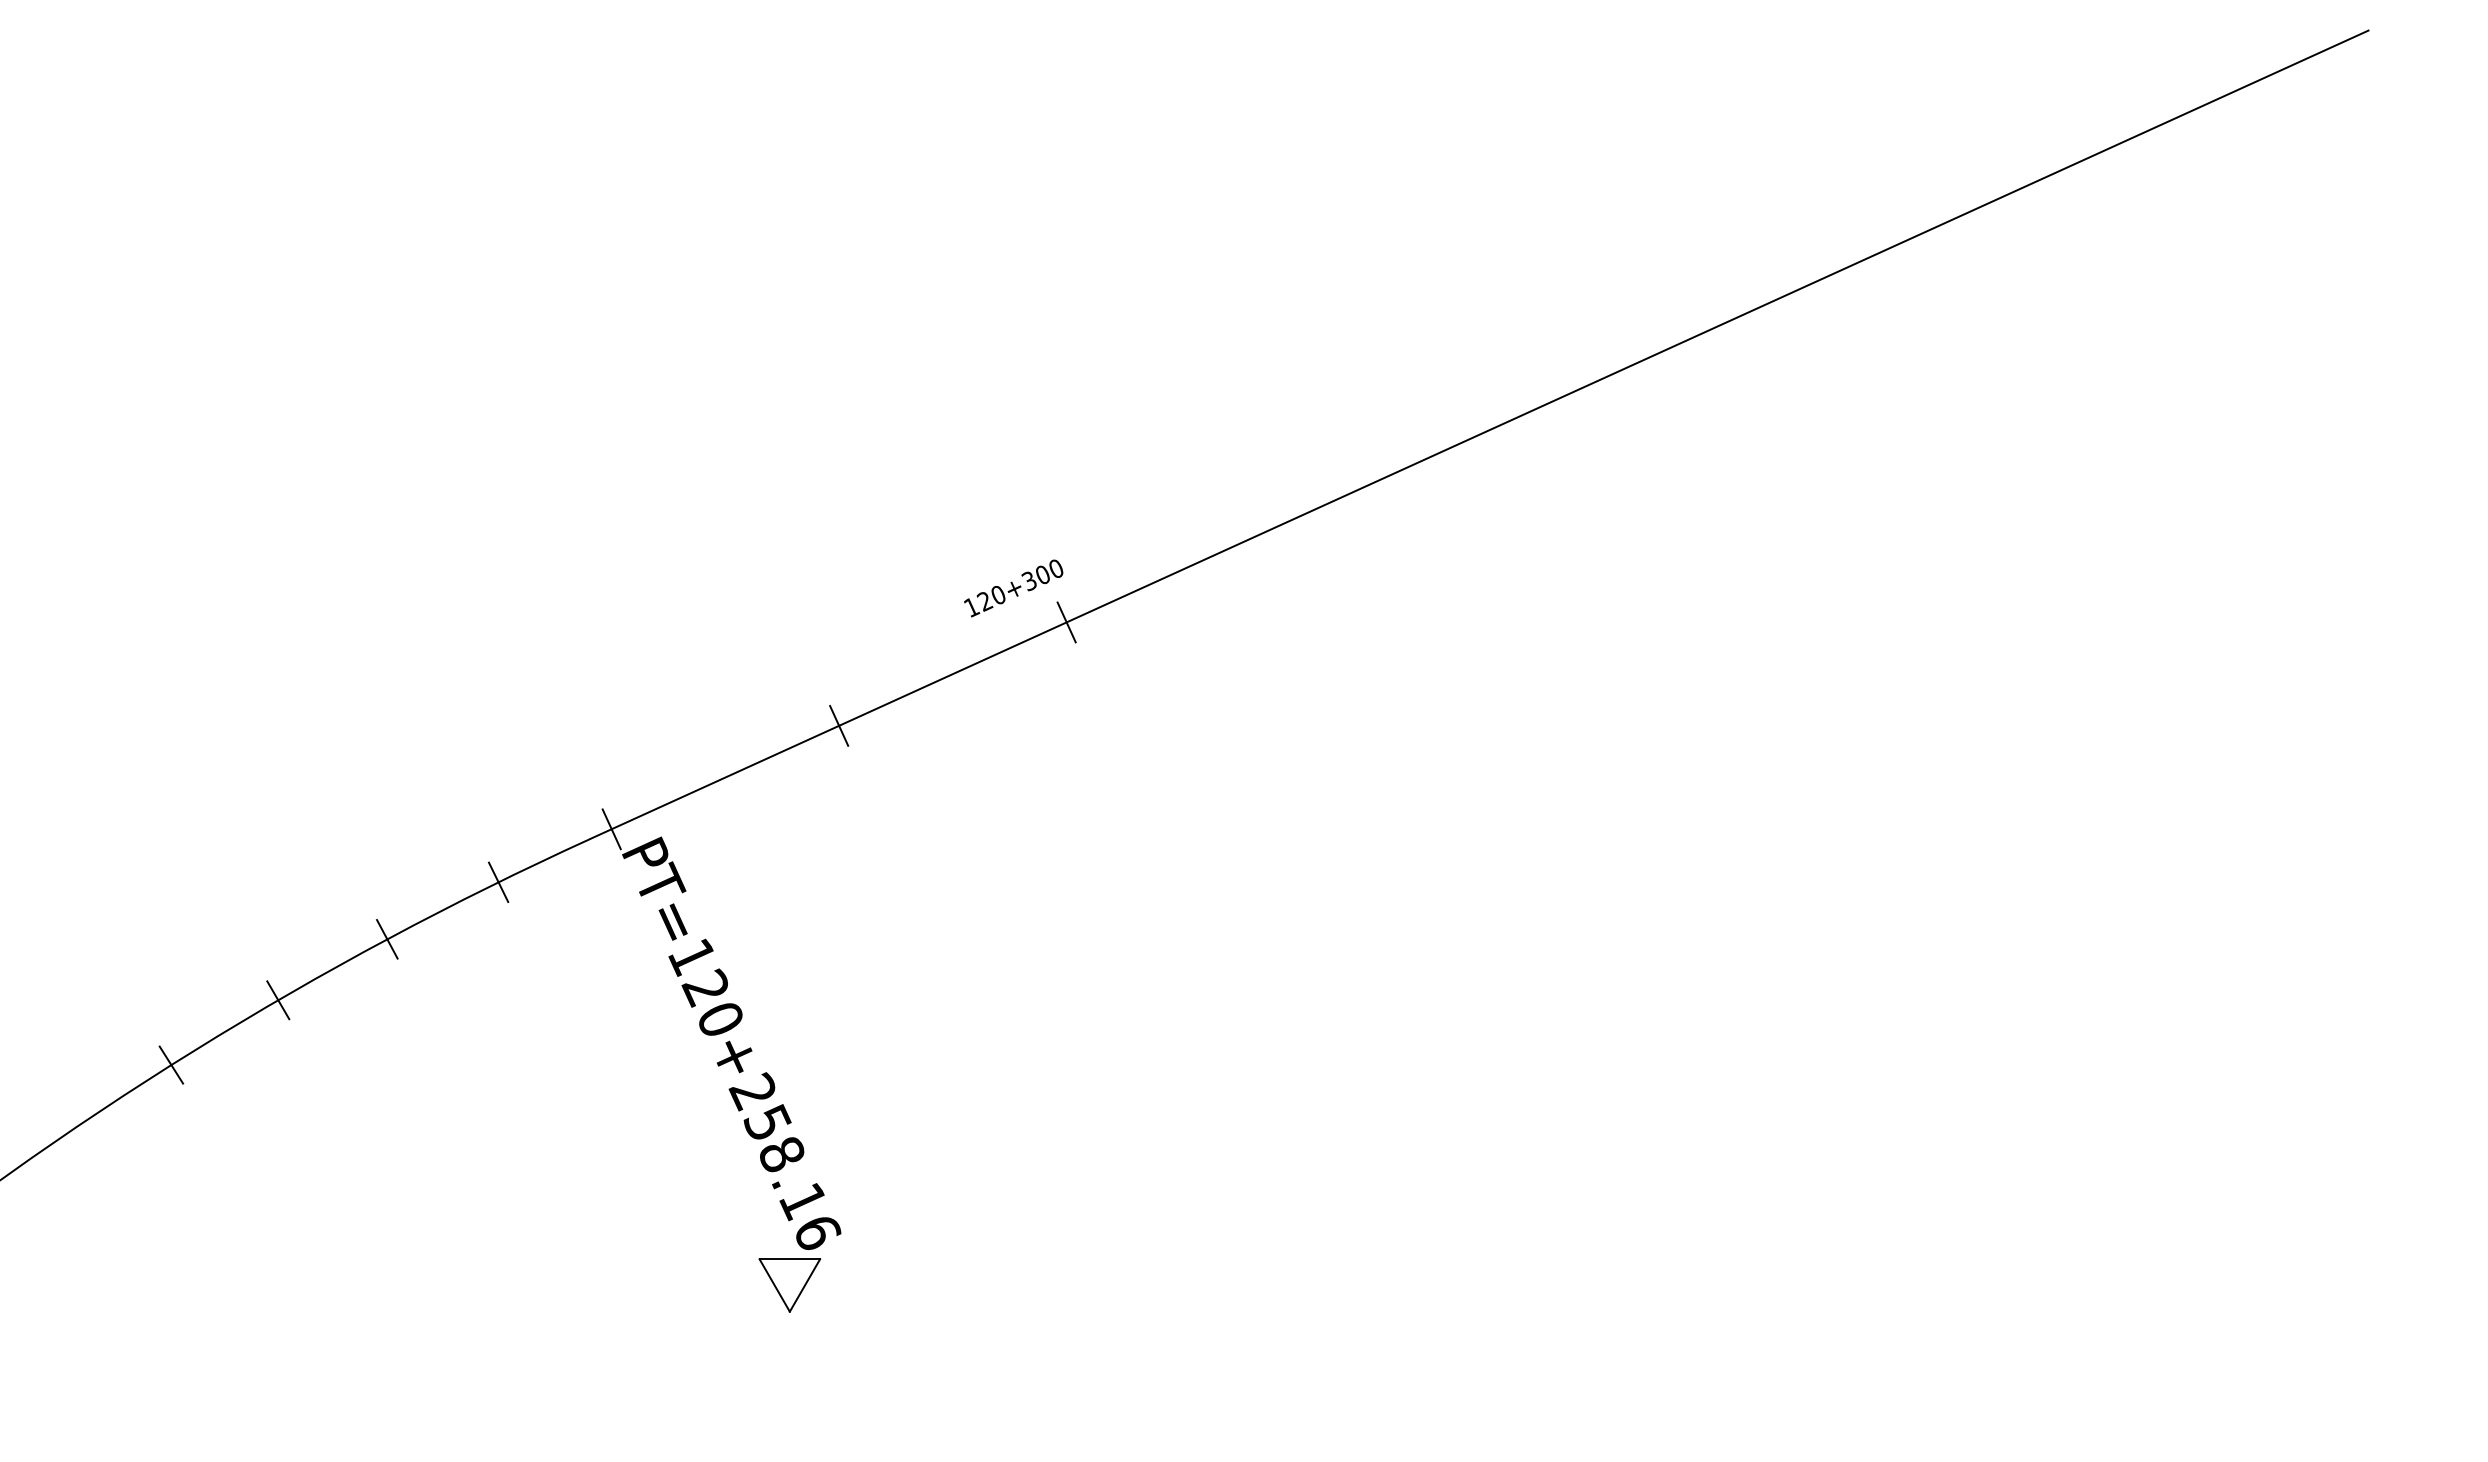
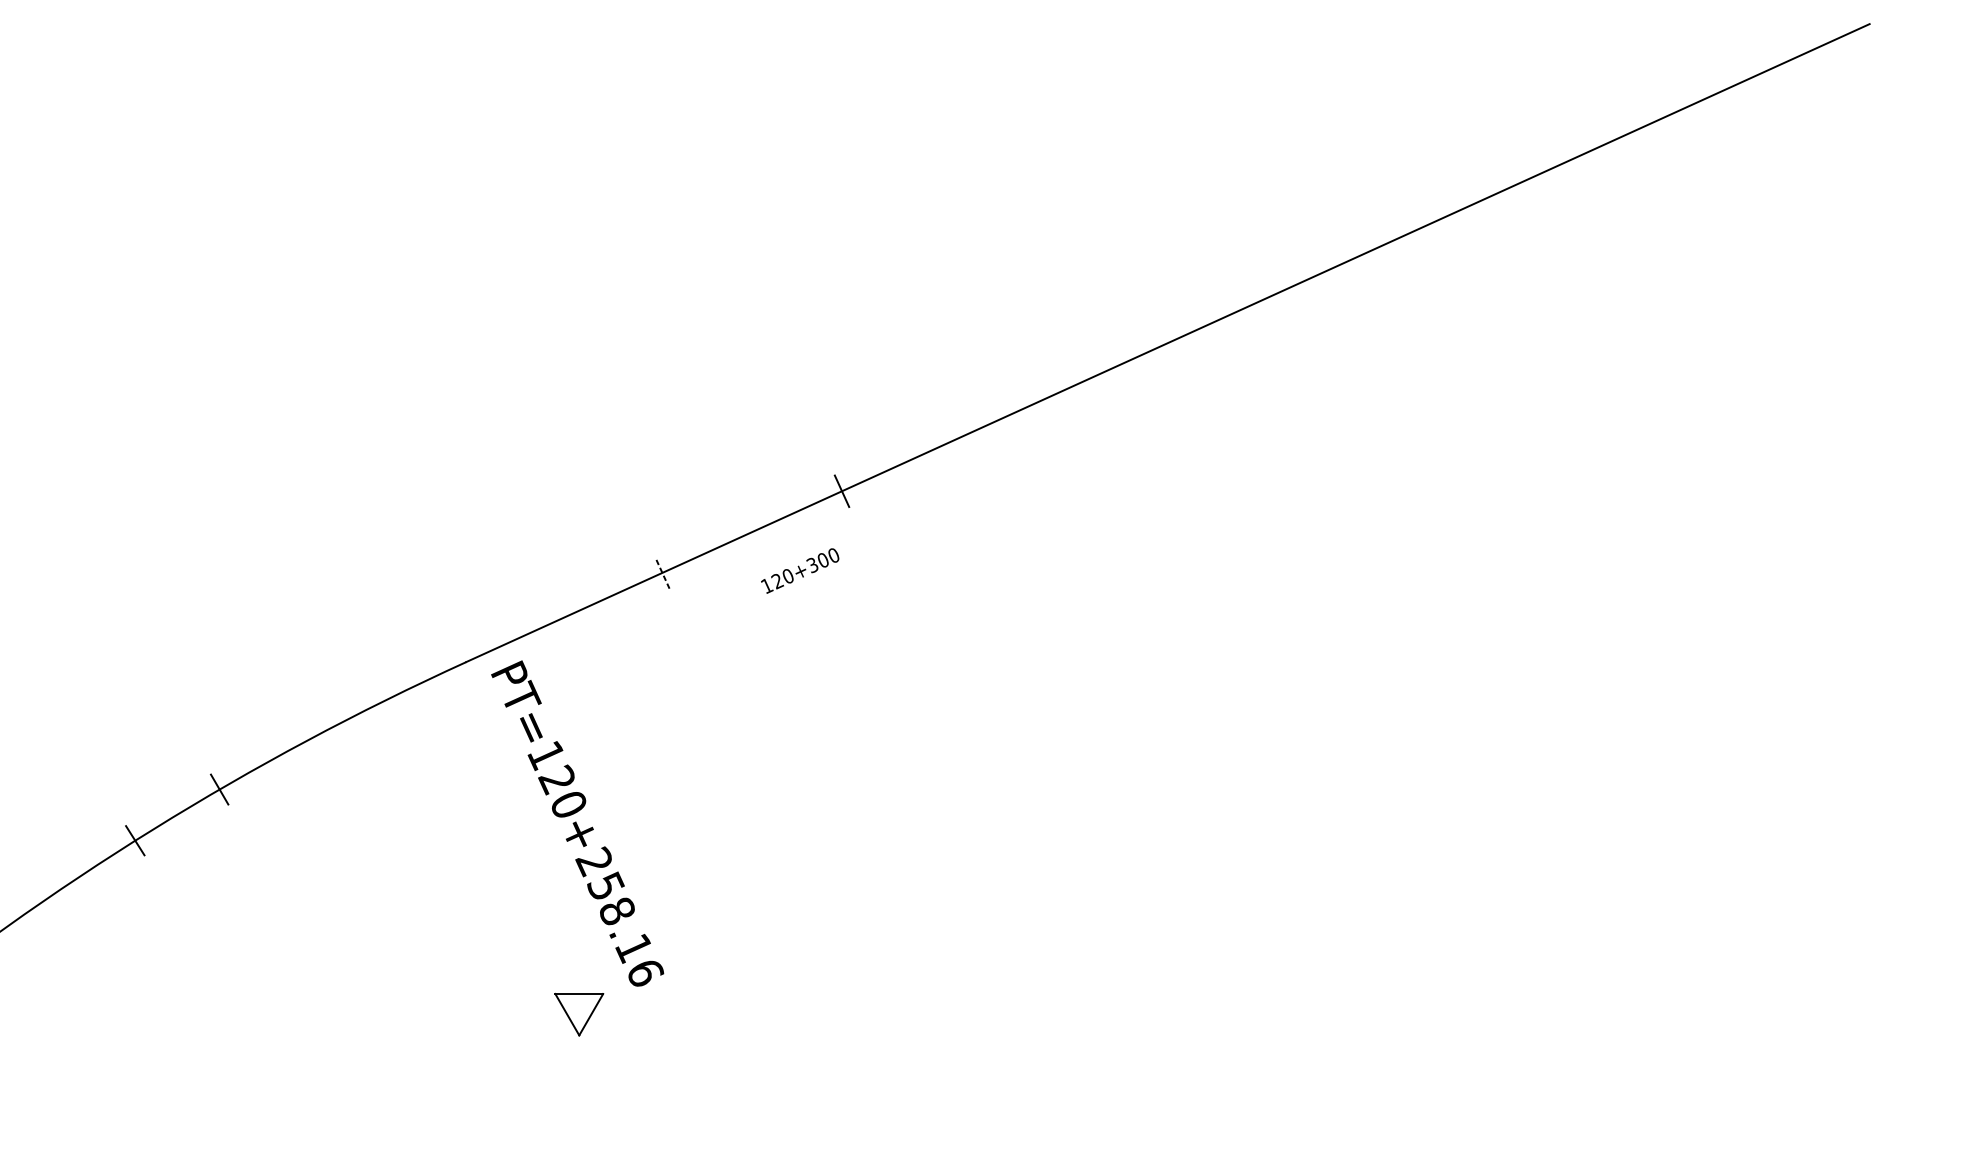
text: (1013, 588) -> (800, 571), moved
line: (839, 725) -> (662, 572), solid -> dashed
line: (611, 829) -> (482, 654), removed
line: (498, 882) -> (393, 696), removed
line: (387, 939) -> (305, 741), removed
part: (789, 1285) -> (579, 1014), moved

